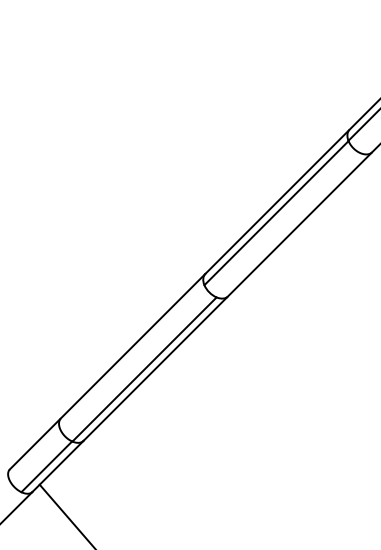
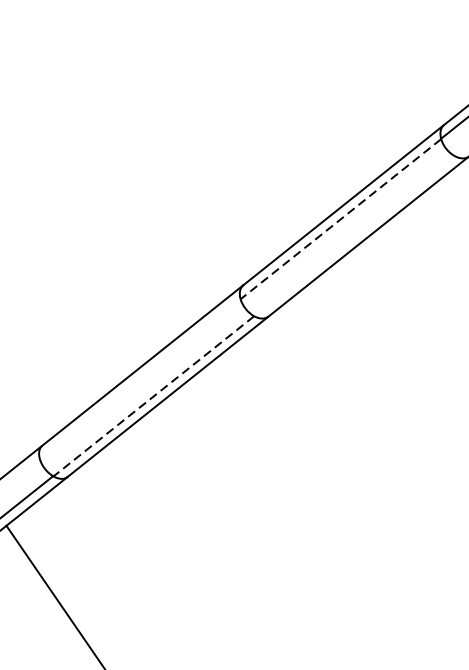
line: (276, 213) -> (340, 219), solid -> dashed
line: (144, 369) -> (153, 396), solid -> dashed

